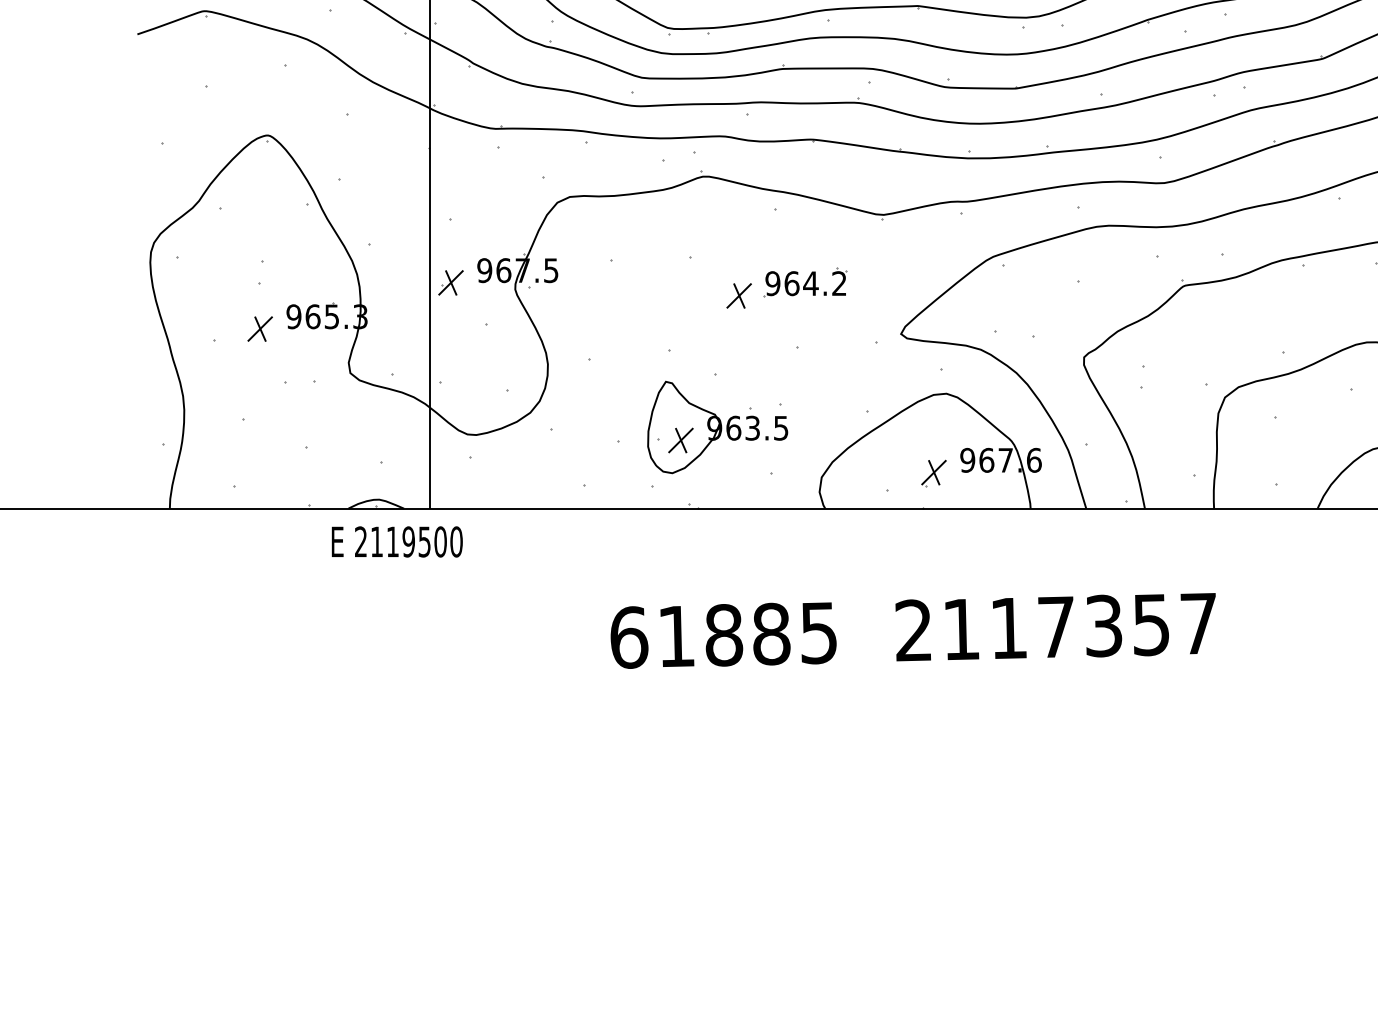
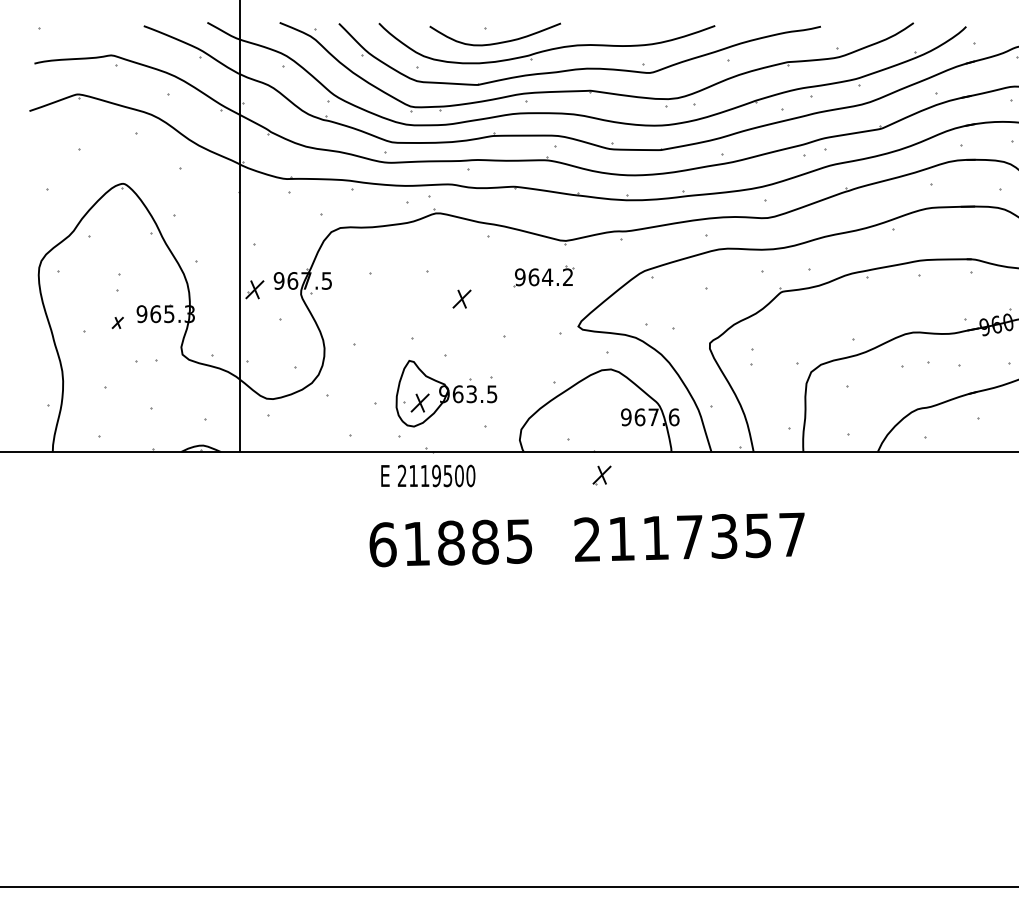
part: (805, 282) -> (543, 276), moved
part: (259, 328) -> (117, 322), size x0.6
part: (933, 473) -> (601, 475), moved
text: (397, 541) -> (428, 475), moved

